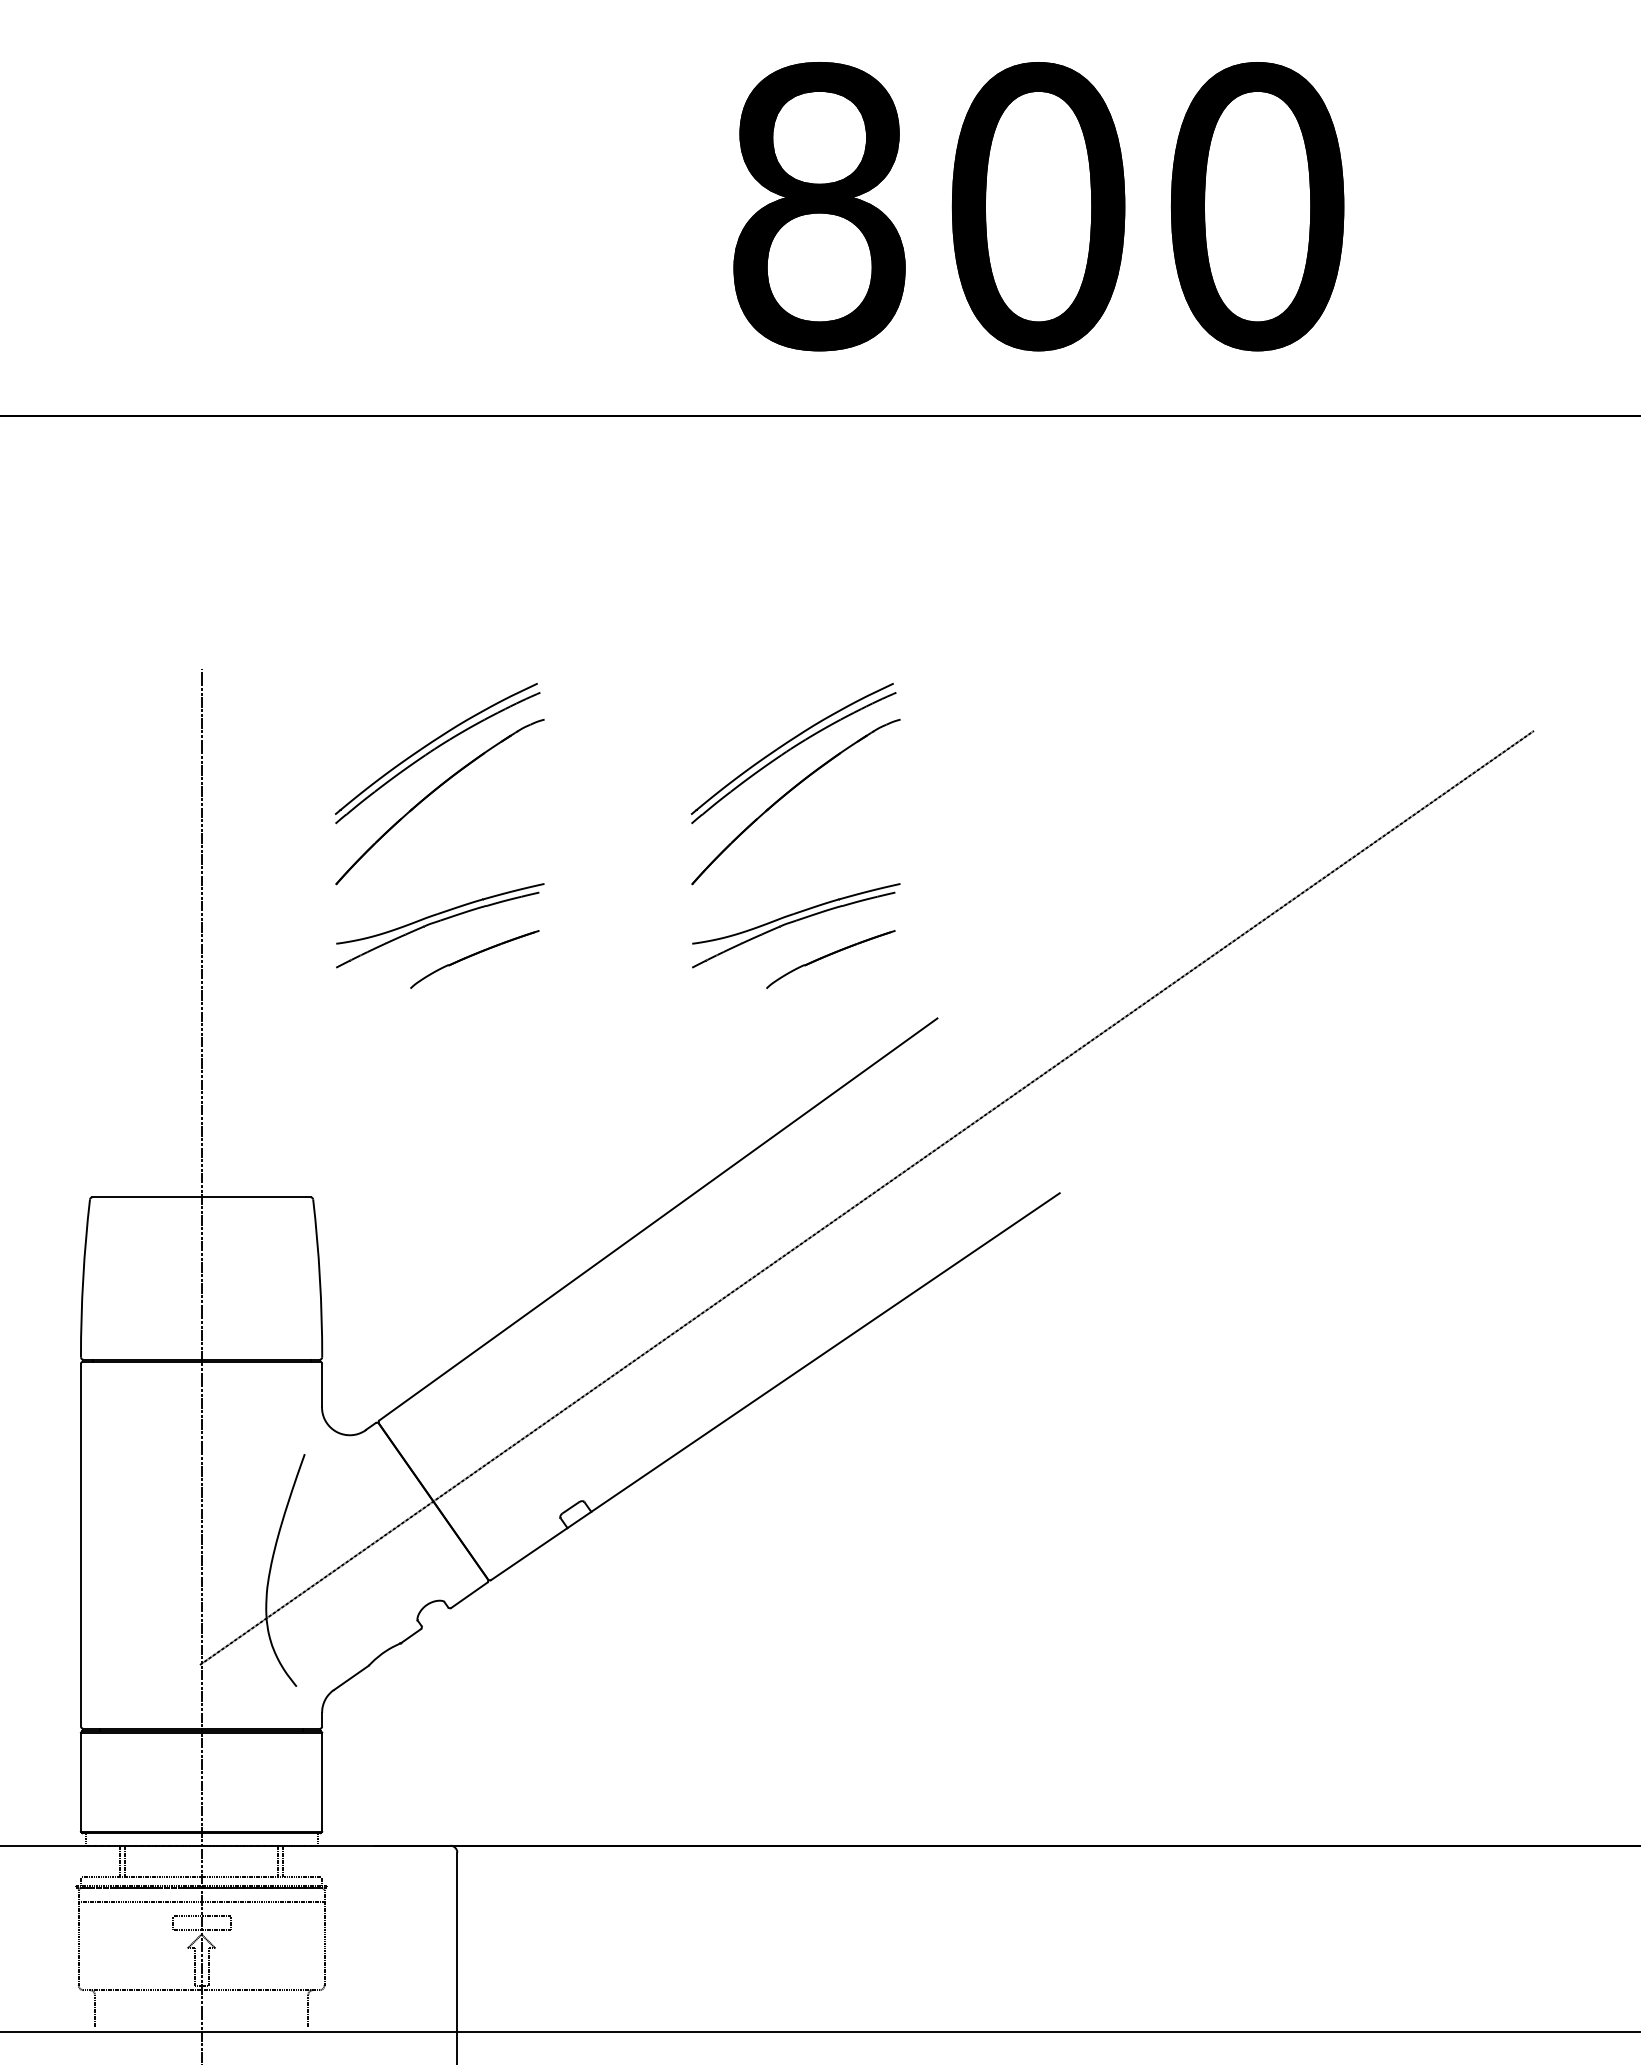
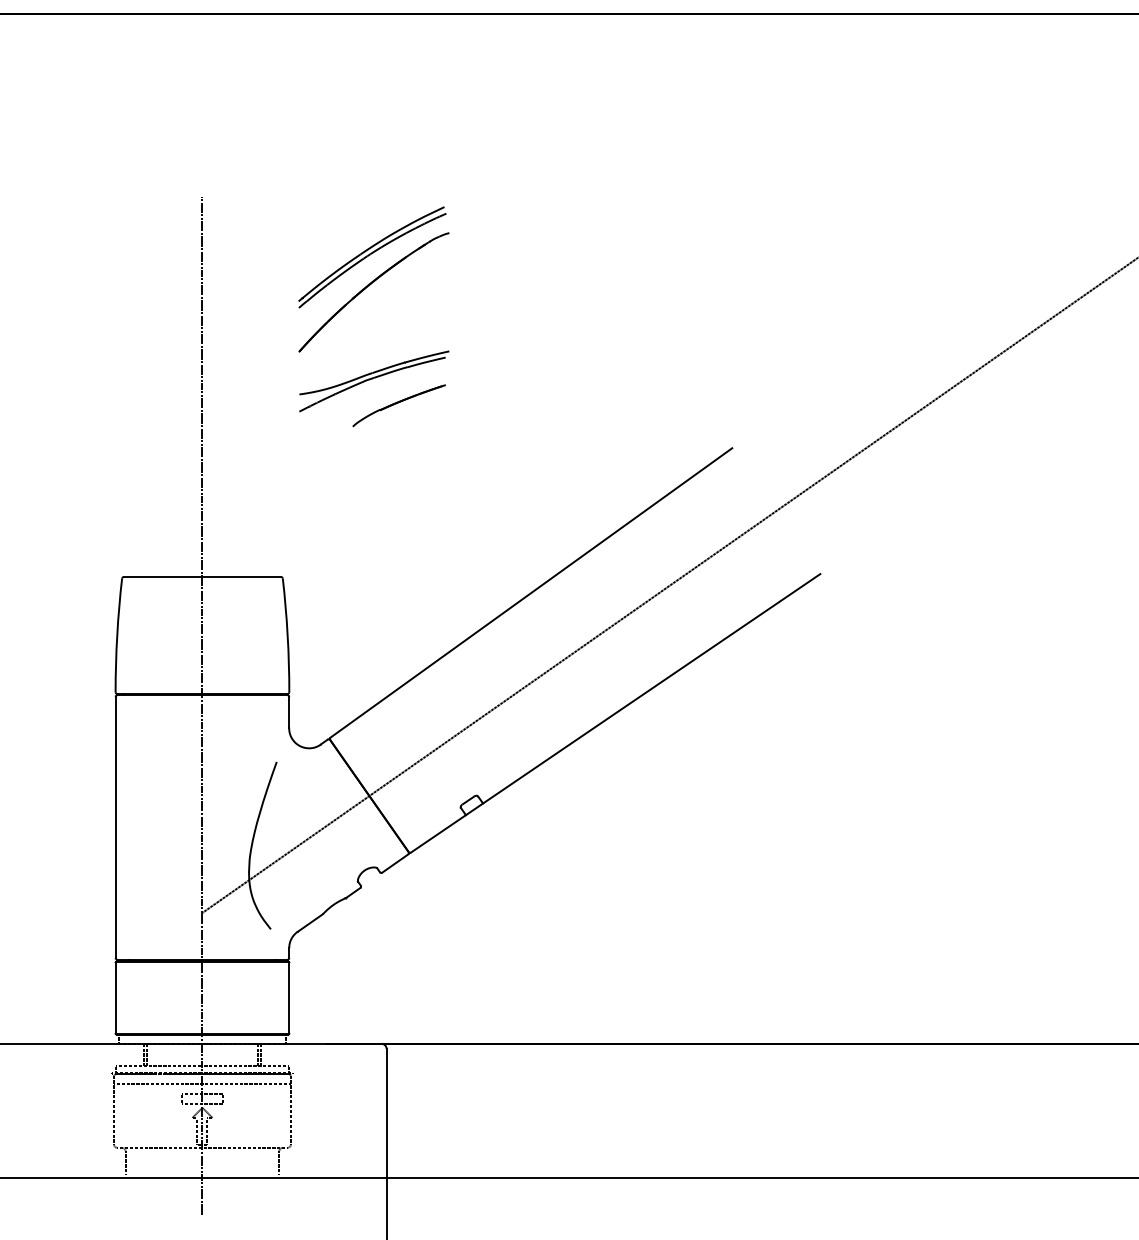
part: (773, 806) -> (614, 295), removed

